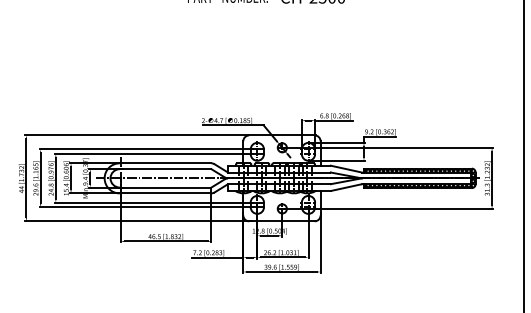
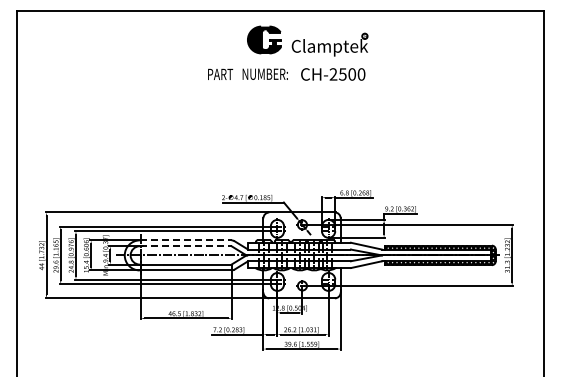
line: (165, 163) -> (185, 240), solid -> dashed
line: (165, 169) -> (185, 246), solid -> dashed

